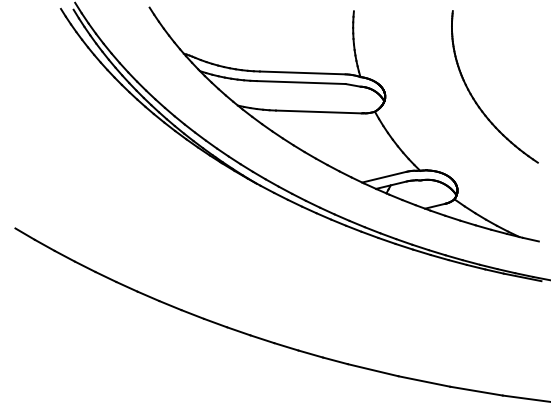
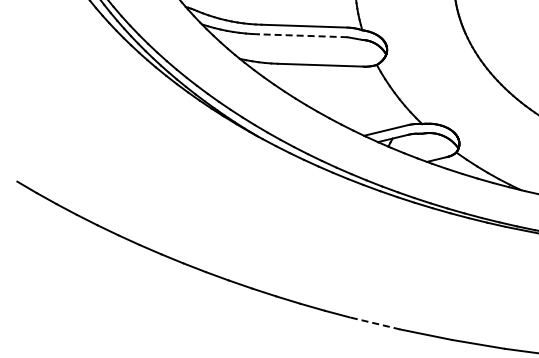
line: (300, 82) -> (302, 35), solid -> dashed
line: (372, 370) -> (374, 323), solid -> dashed

